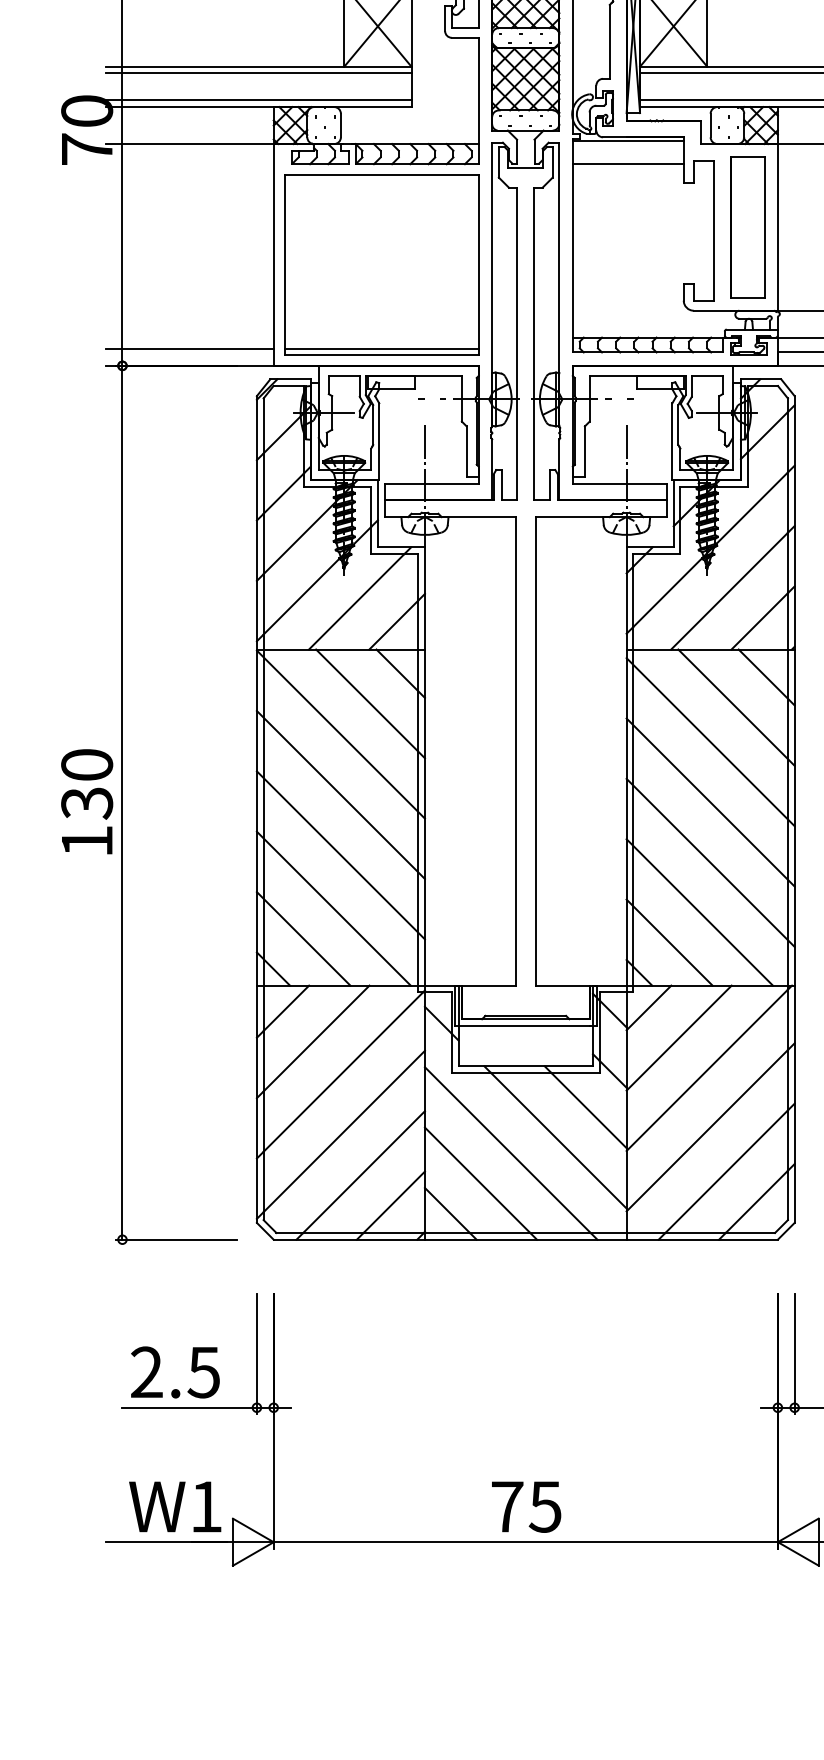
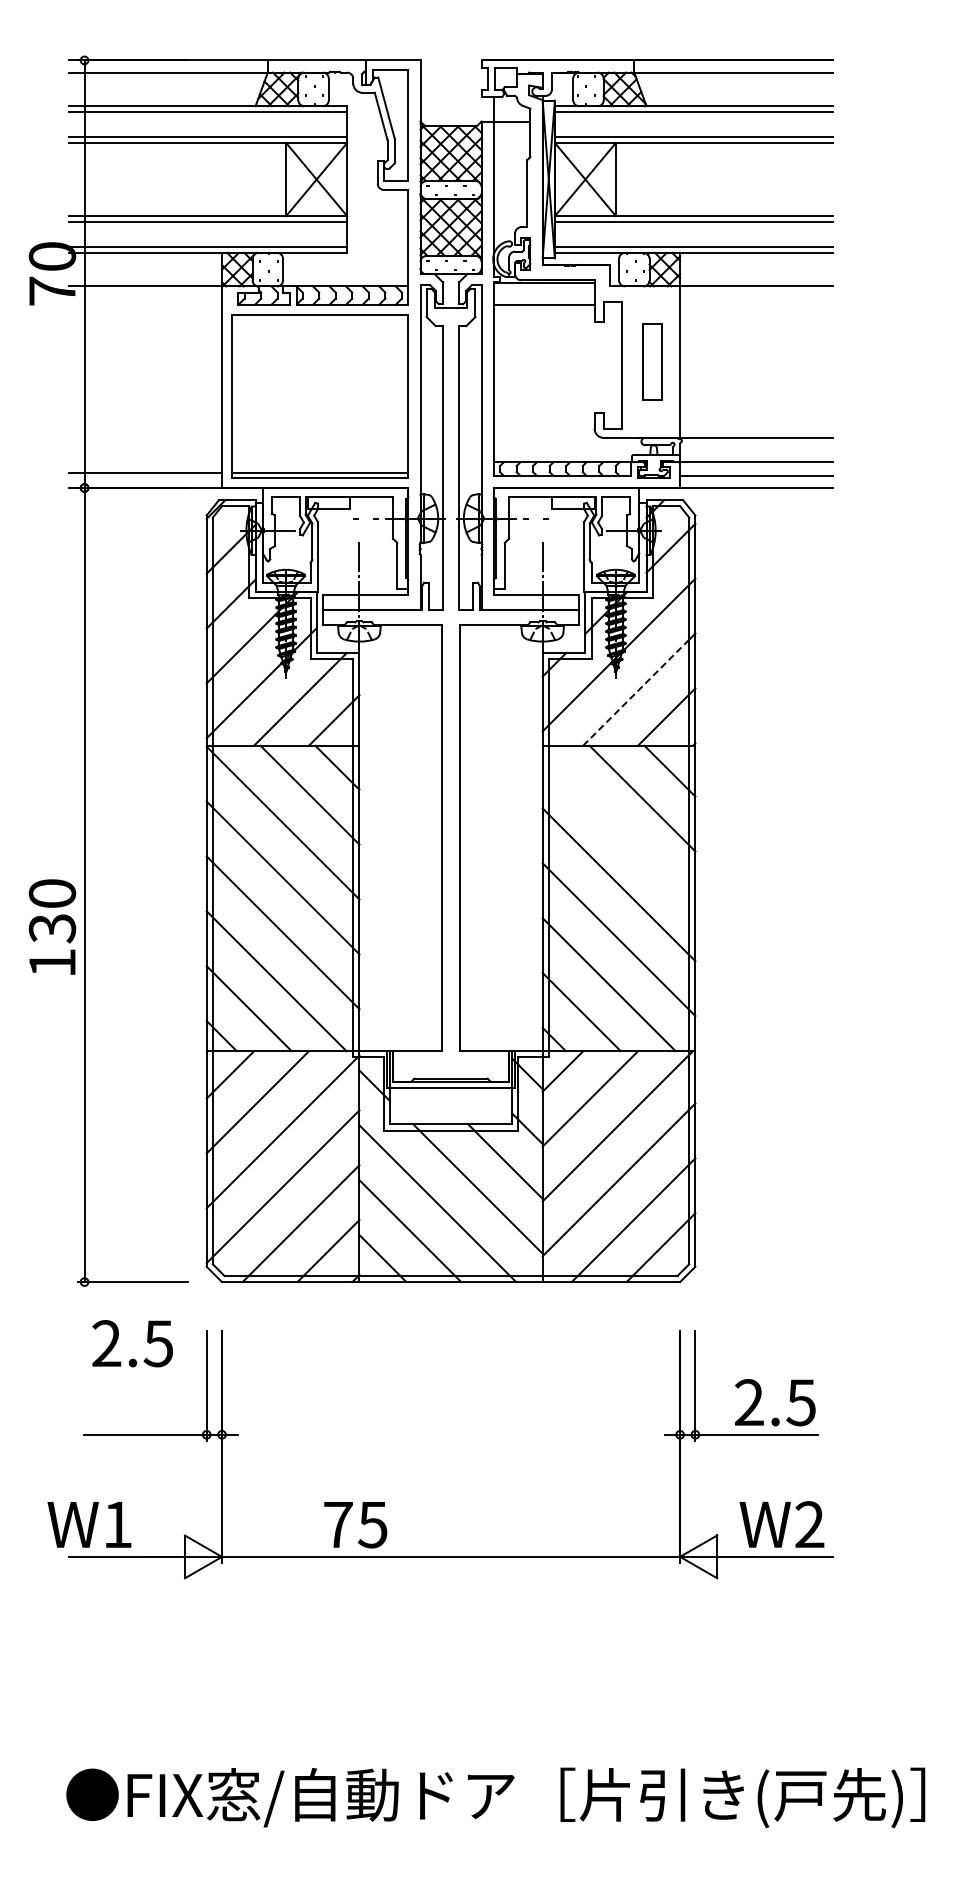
part: (747, 226) -> (652, 361), size x0.6
line: (729, 590) -> (636, 692), solid -> dashed
line: (710, 741) -> (618, 829), removed
text: (87, 801) -> (52, 926), moved
text: (175, 1372) -> (132, 1343), moved
text: (175, 1506) -> (89, 1524), moved
text: (526, 1507) -> (355, 1525), moved

